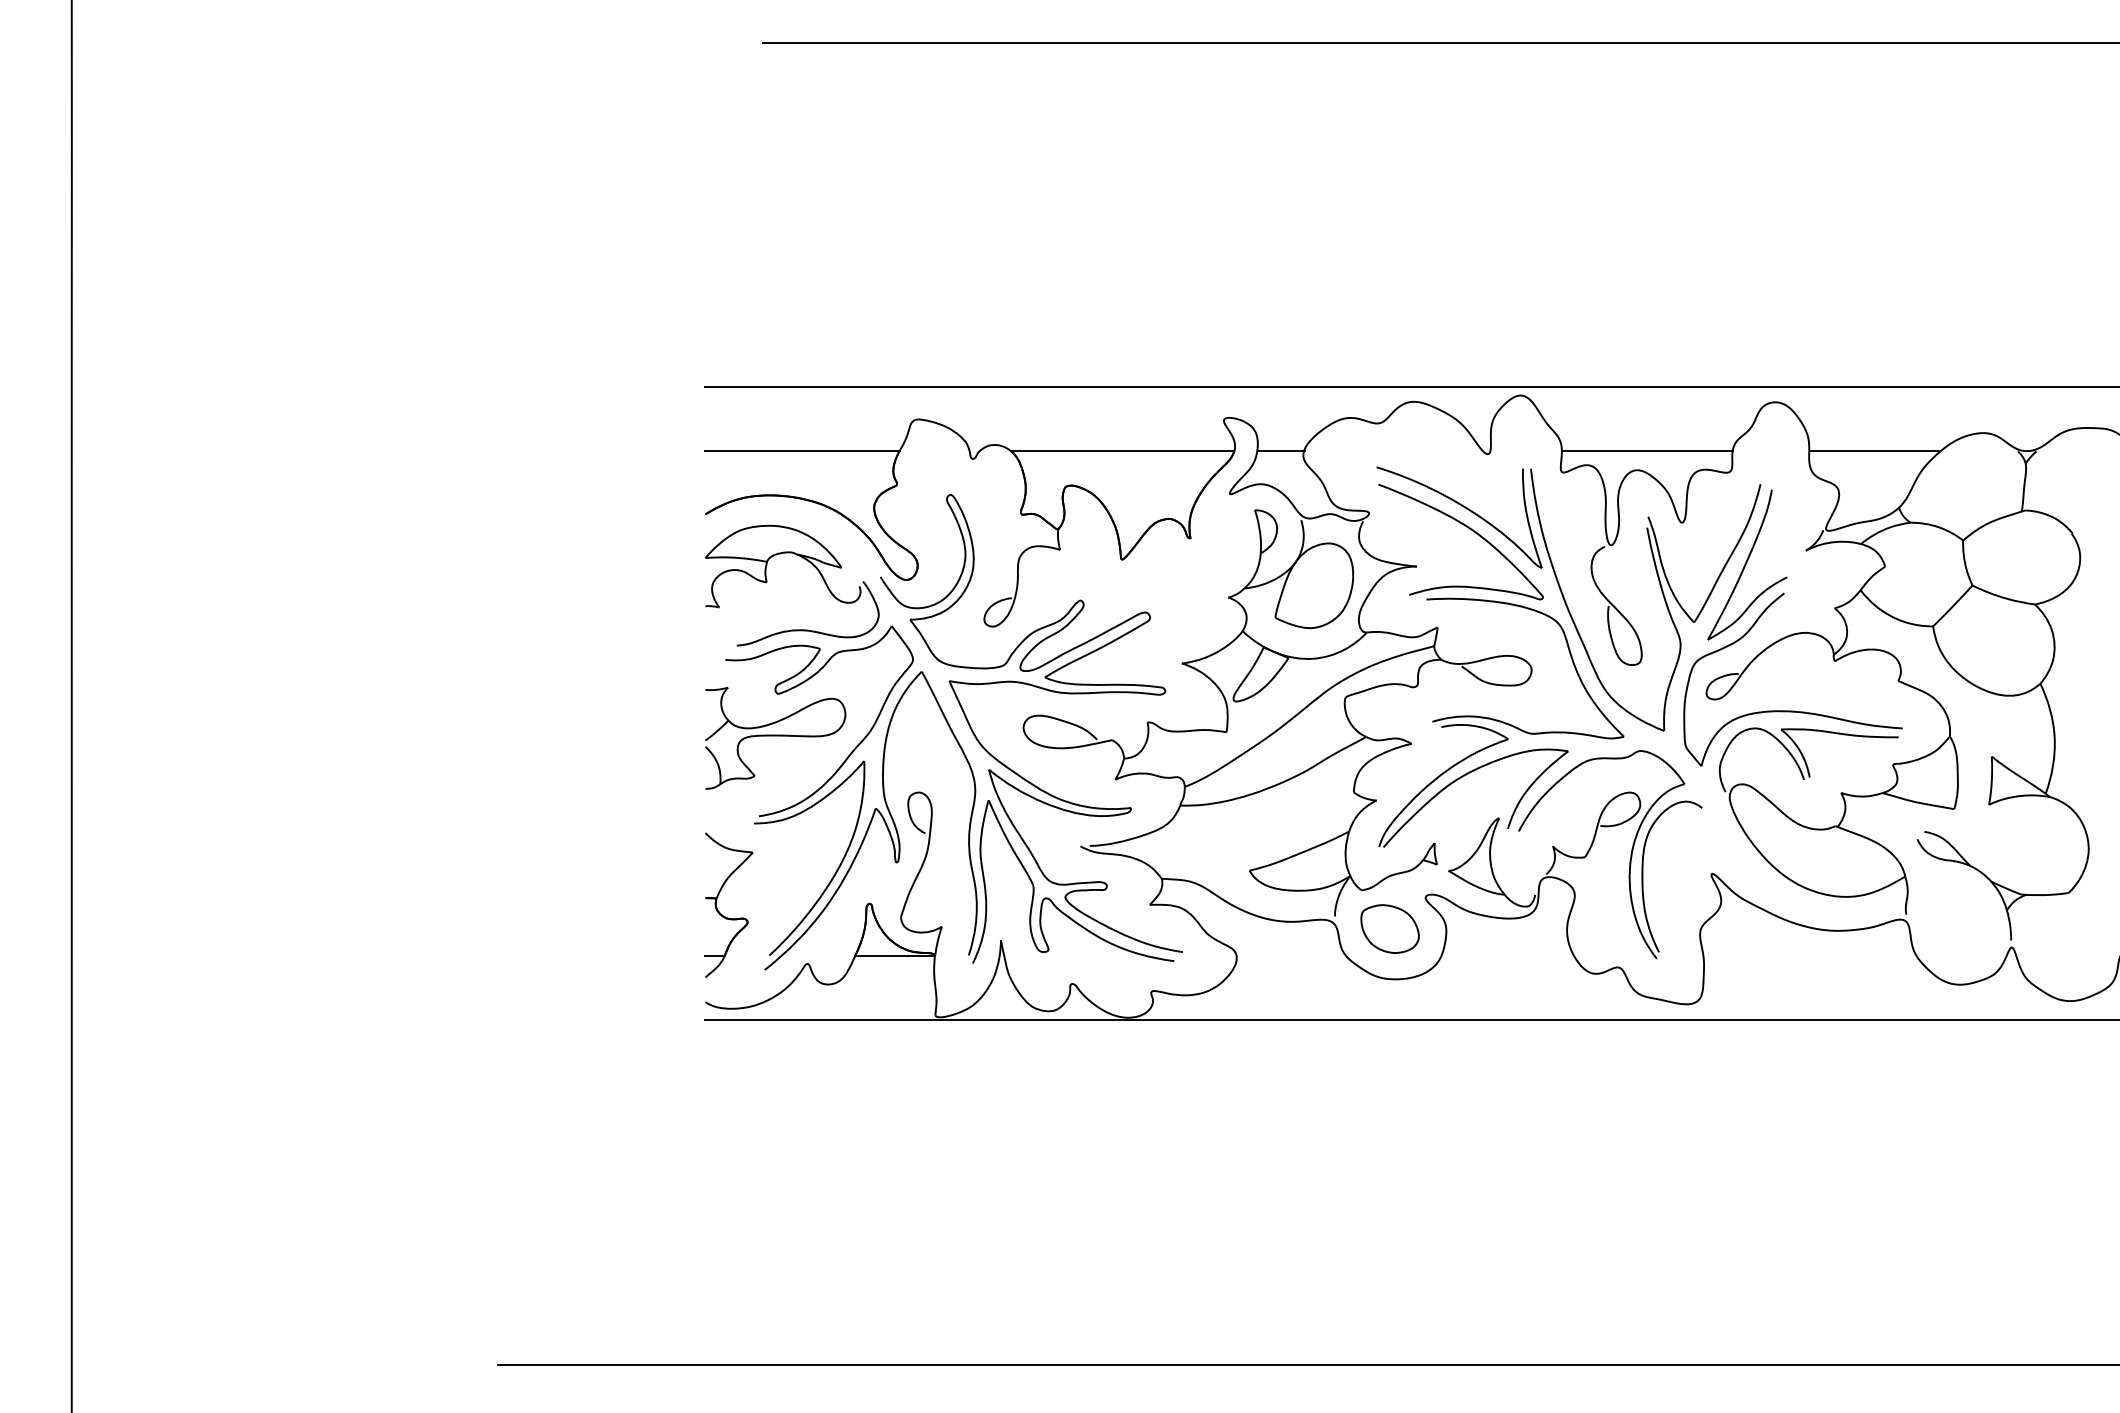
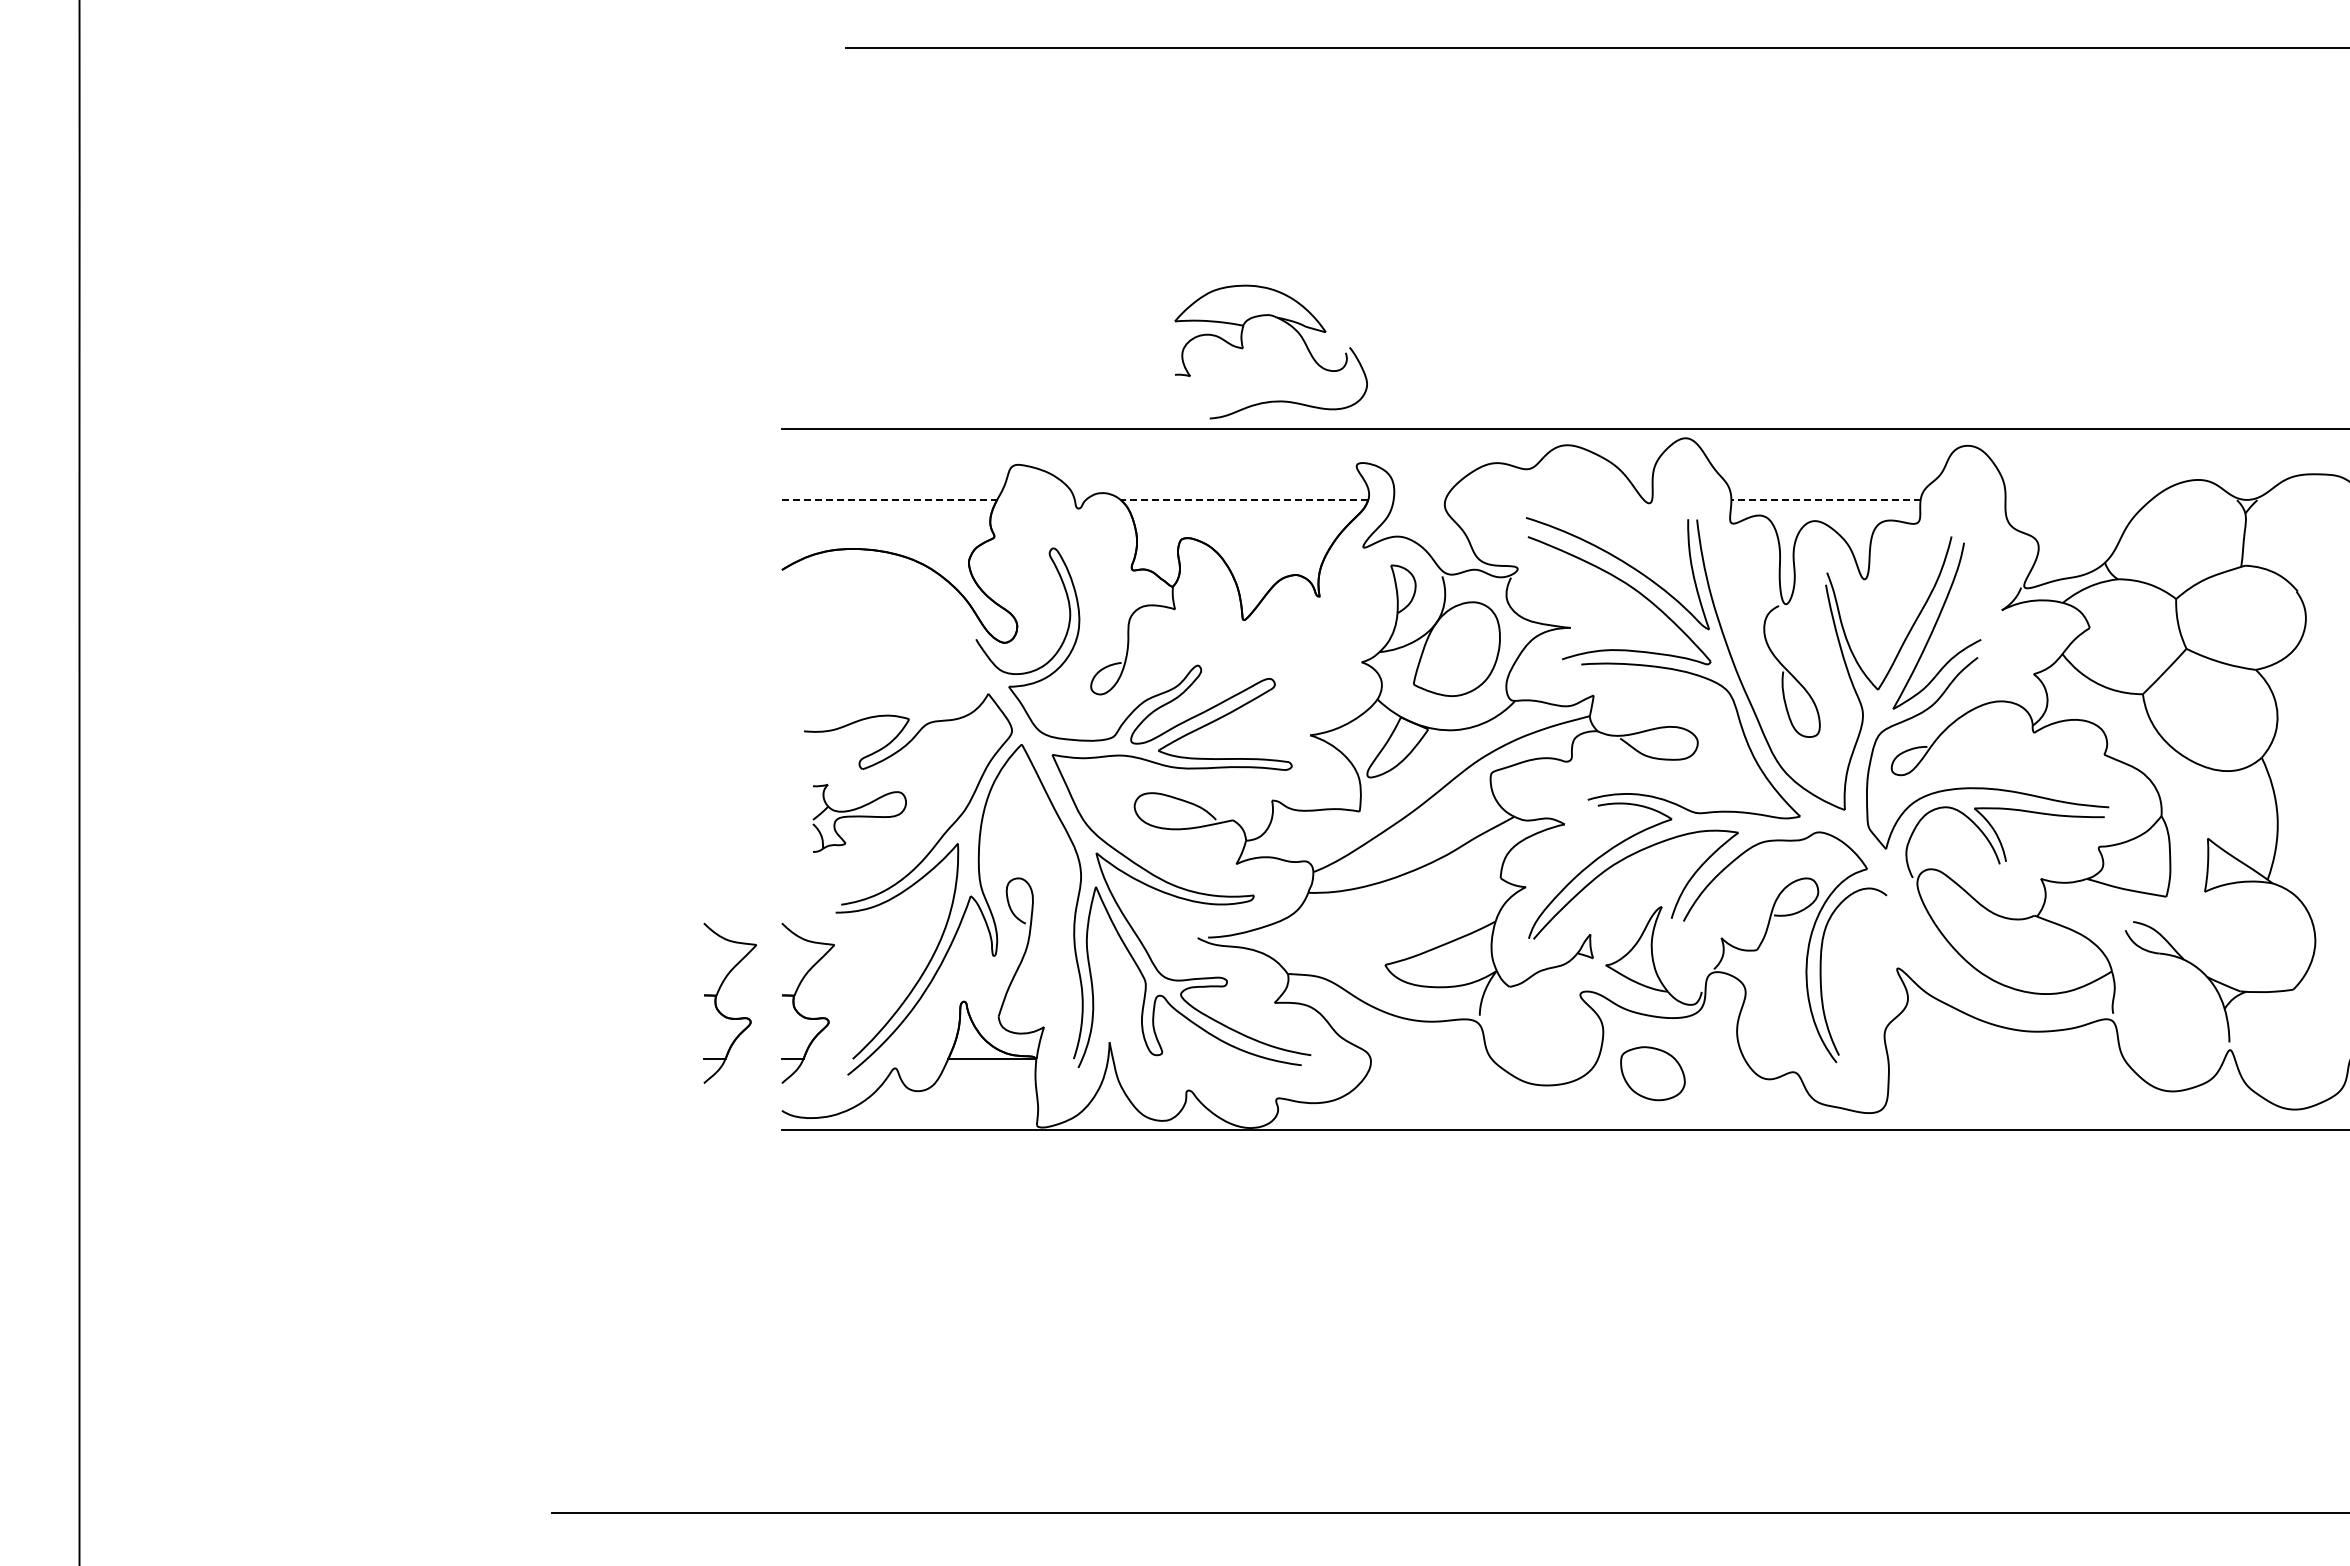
line: (802, 451) -> (889, 500), solid -> dashed
line: (1122, 451) -> (1244, 500), solid -> dashed
line: (1281, 451) -> (1420, 500), removed
line: (1647, 451) -> (1826, 500), solid -> dashed
line: (1875, 451) -> (2078, 500), removed
part: (767, 582) -> (1243, 348), moved
part: (775, 738) -> (859, 818), size x0.6
part: (647, 908) -> (717, 1006), added
part: (1389, 928) -> (1652, 1073), moved

